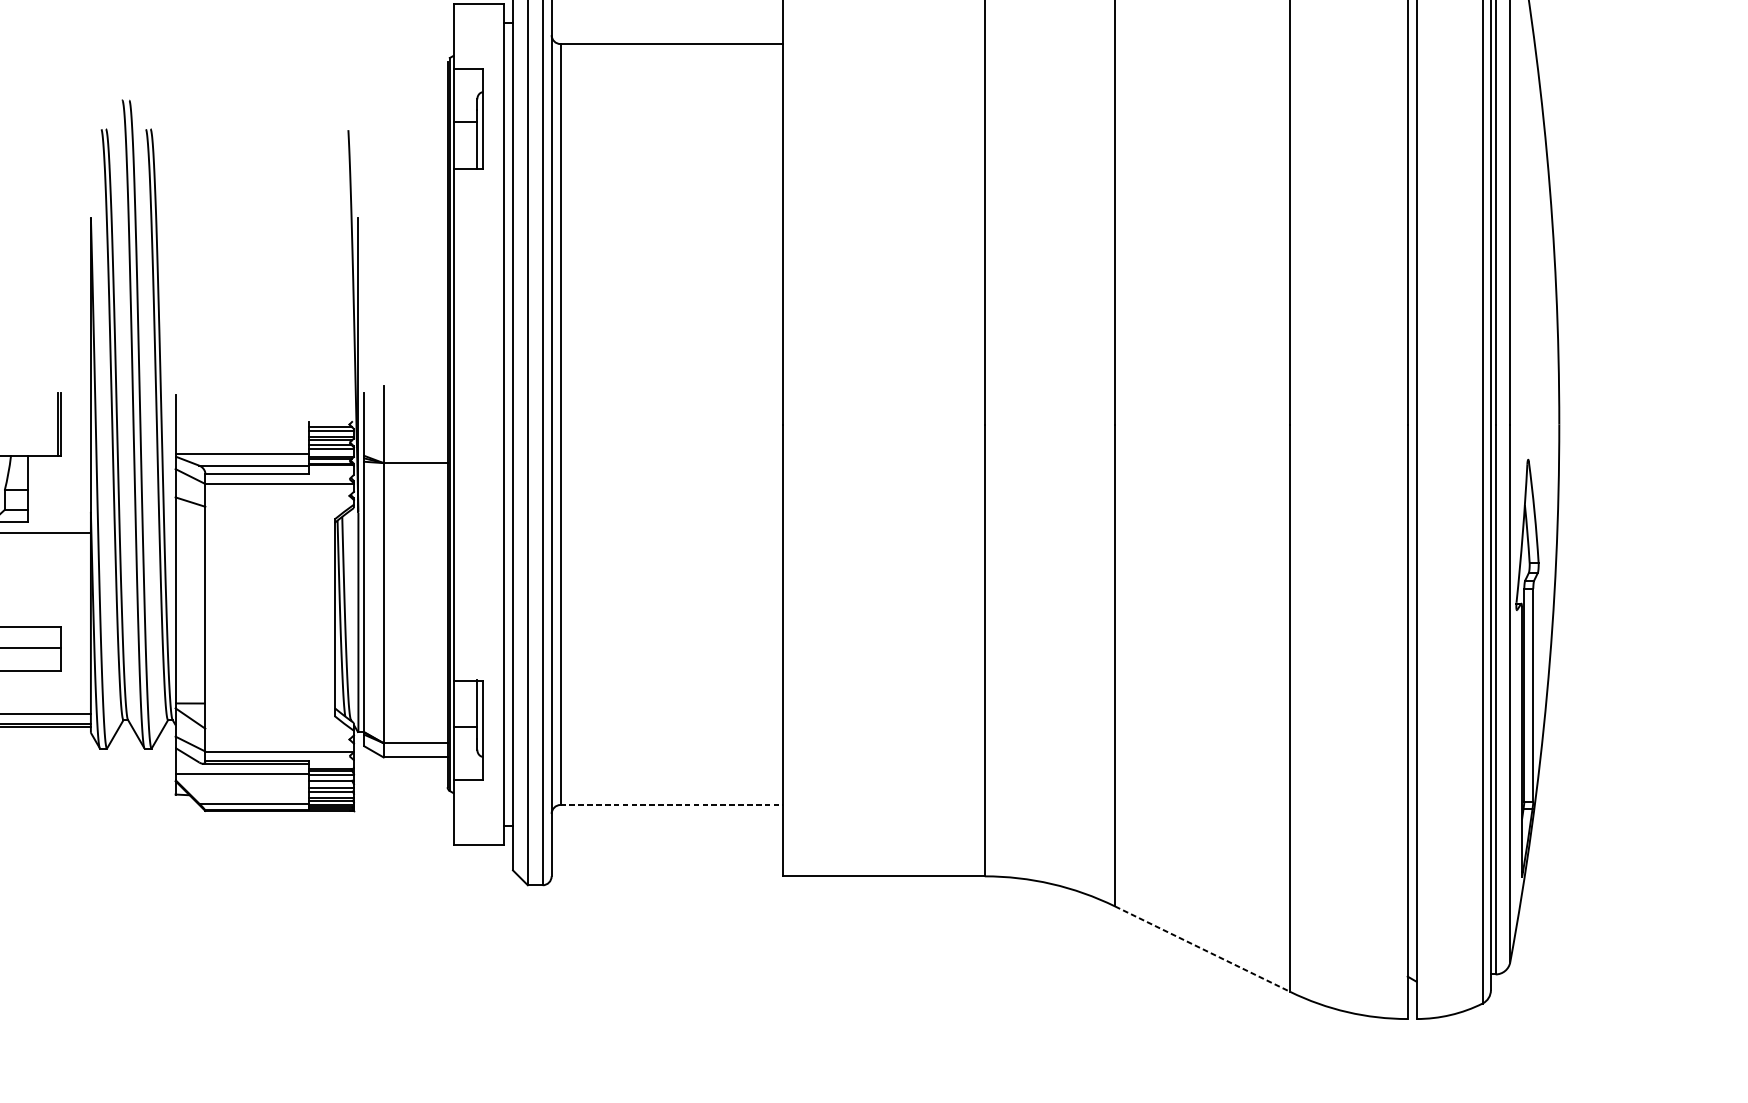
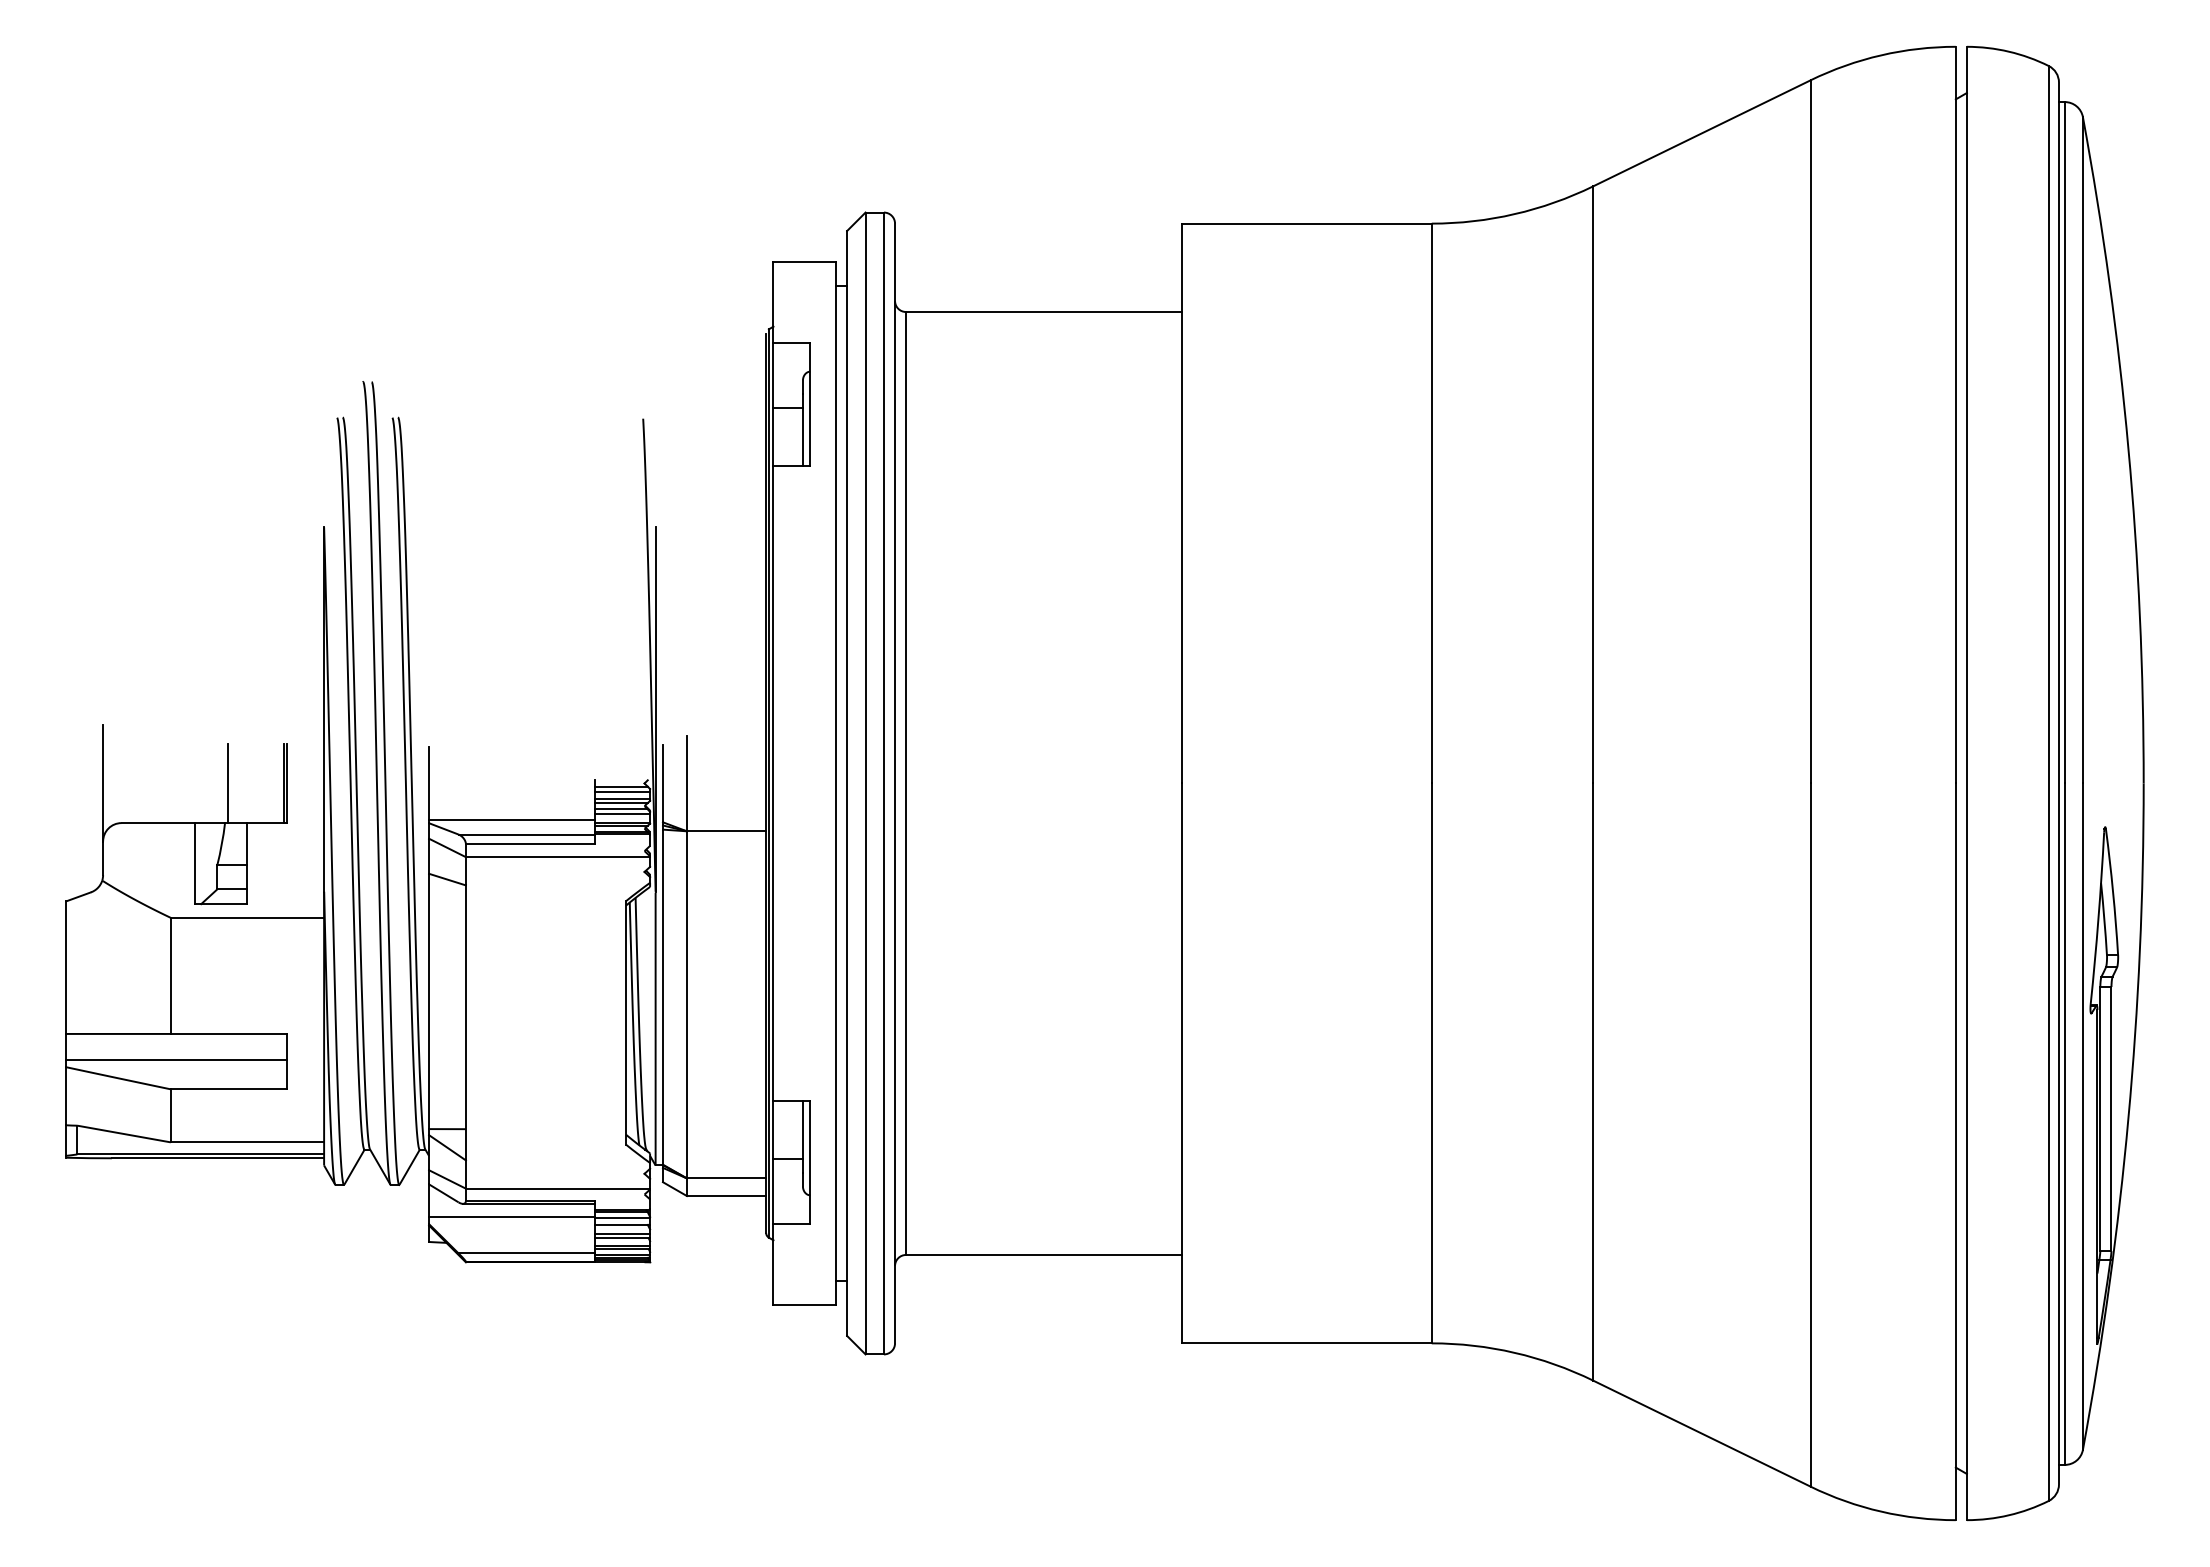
line: (13, 424) -> (228, 783), added
line: (672, 804) -> (1044, 1254), dashed -> solid
line: (1202, 949) -> (1701, 1433), dashed -> solid

